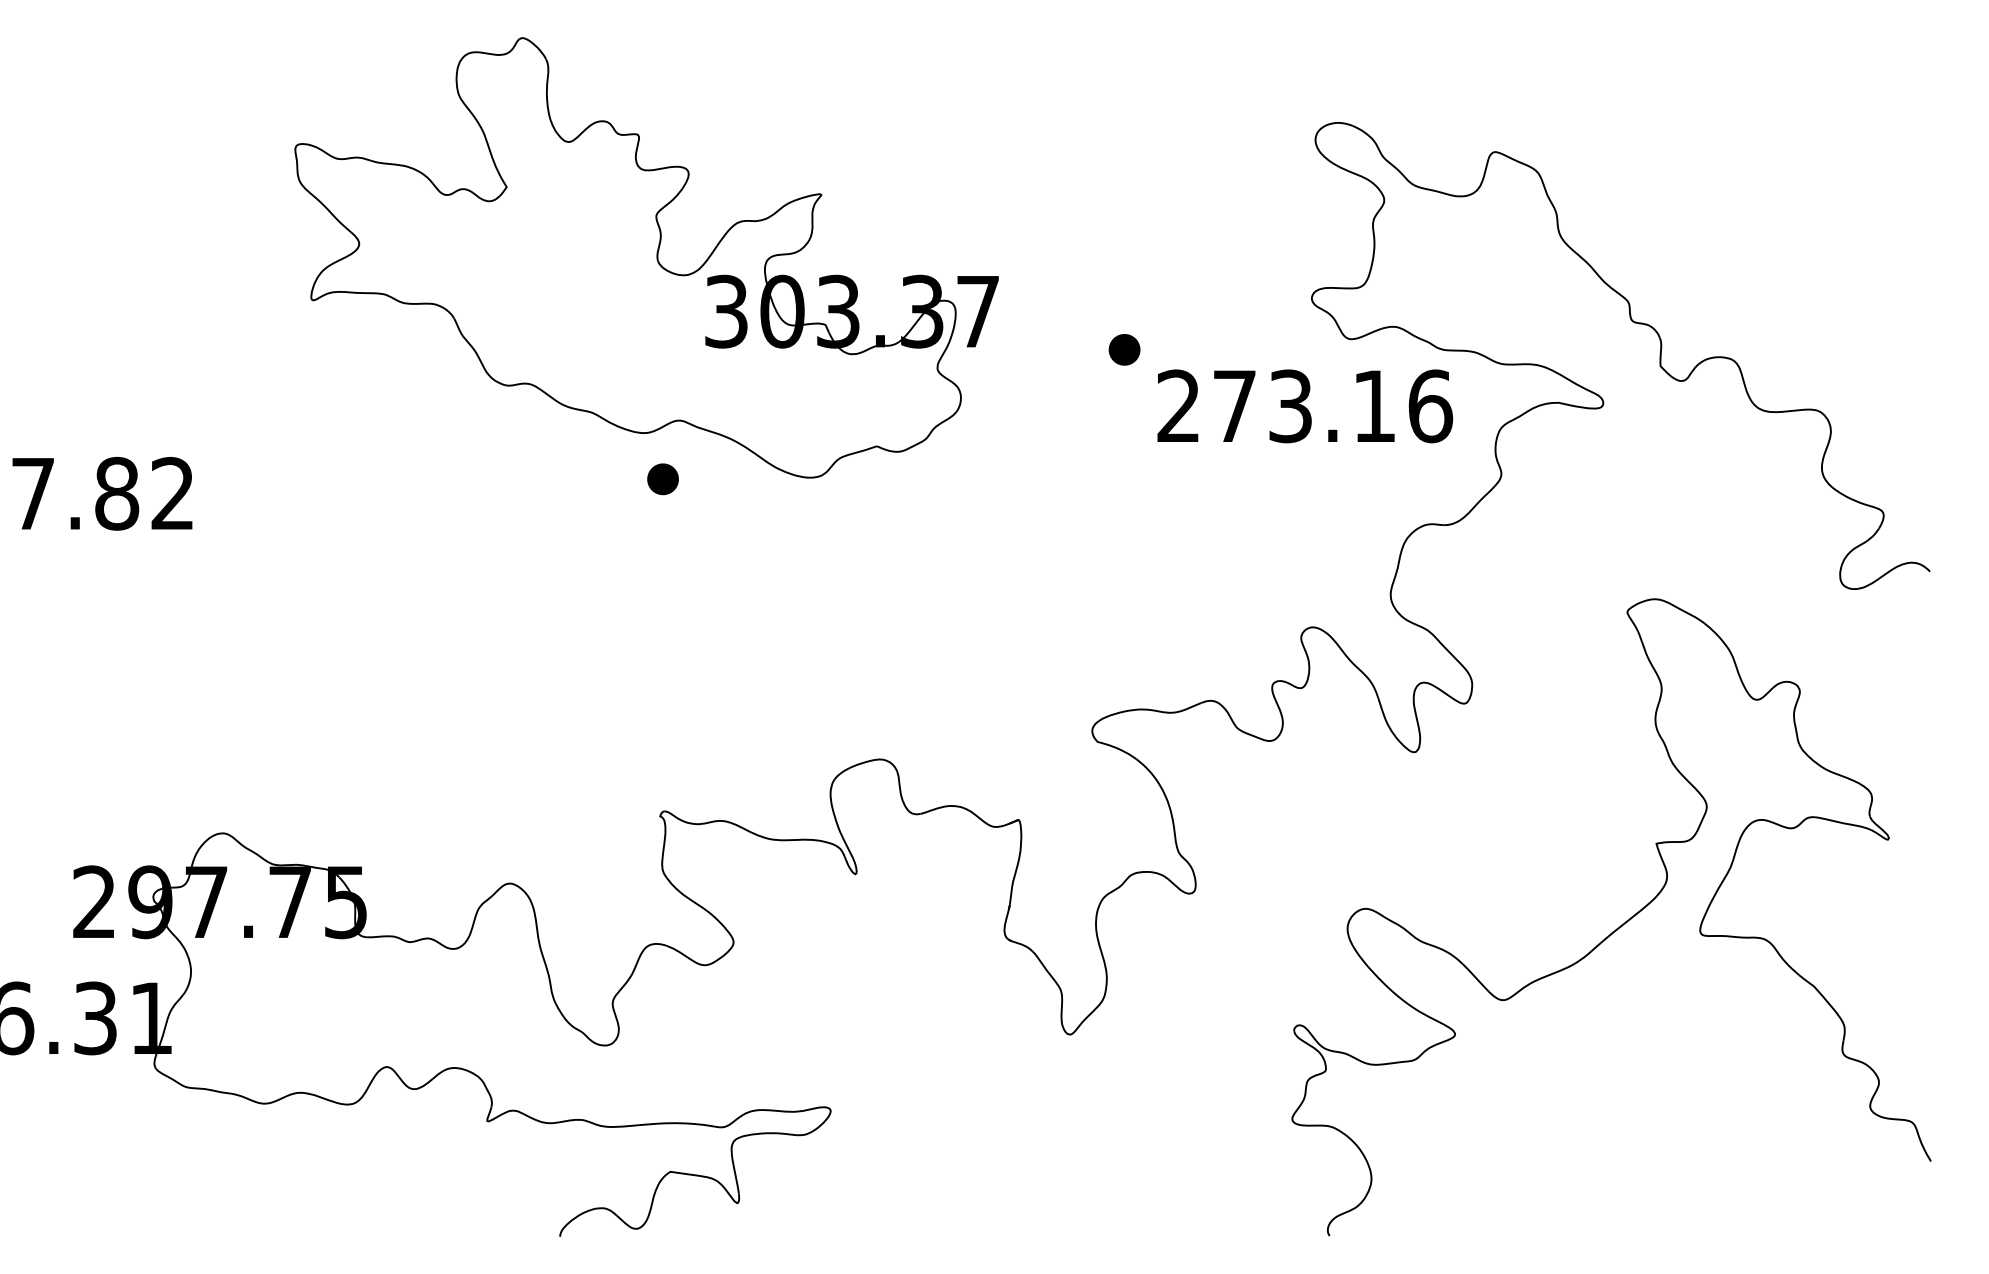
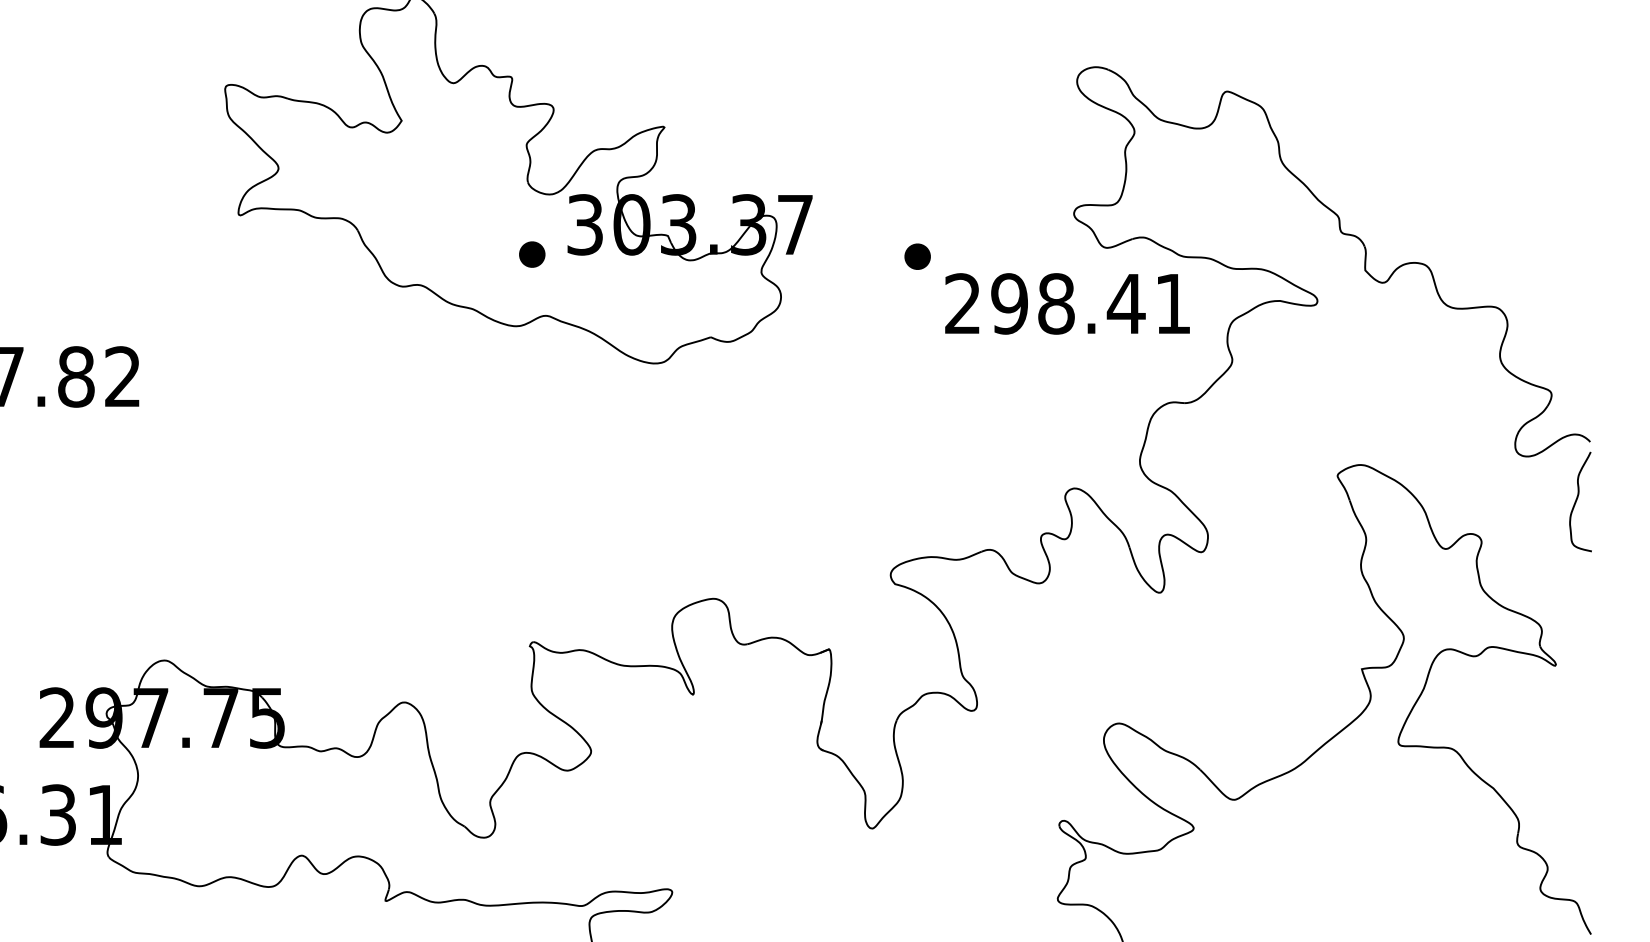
text: (1332, 406) -> (1091, 304), 273.16 -> 298.41
part: (662, 479) -> (531, 254), moved
curve: (1914, 641) -> (1577, 500), added

